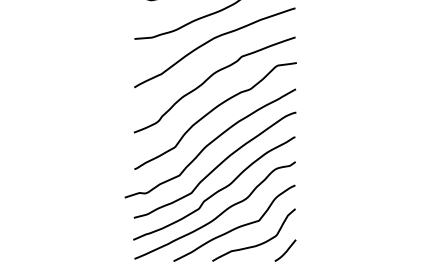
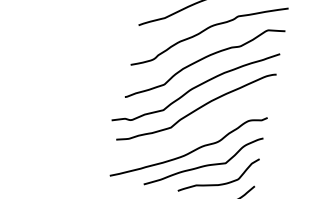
curve: (217, 190) -> (194, 129), removed

